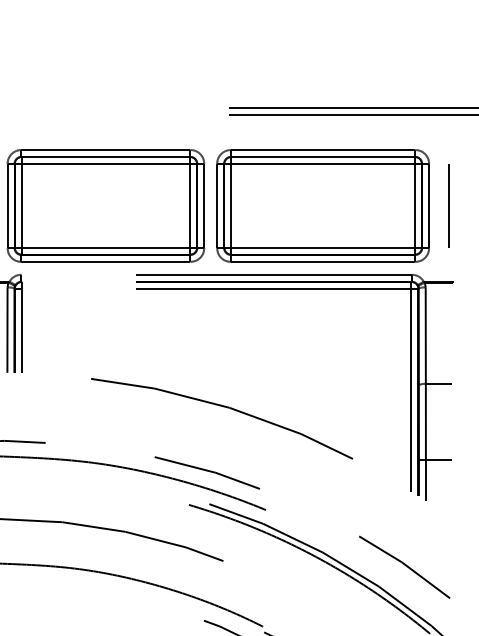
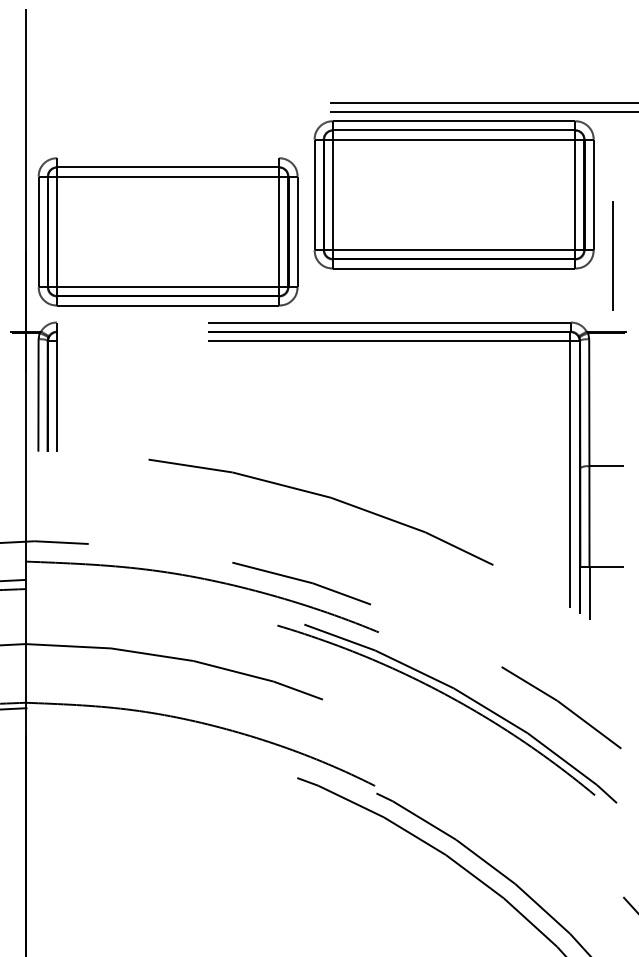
line: (105, 150) -> (167, 158), removed
part: (322, 205) -> (453, 194), moved
line: (448, 205) -> (612, 255), moved

